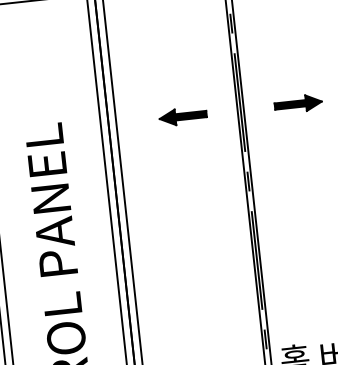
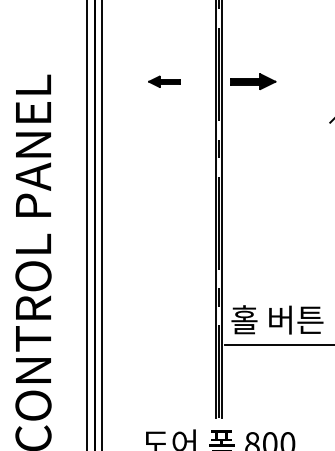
part: (298, 103) -> (253, 81), moved
part: (182, 116) -> (164, 81), size x0.7

